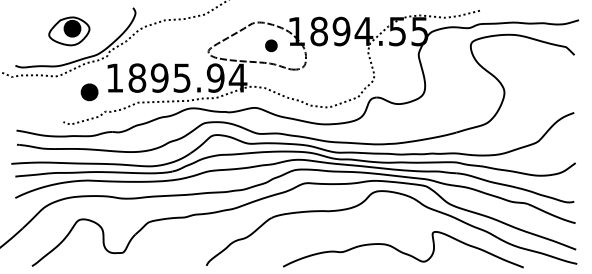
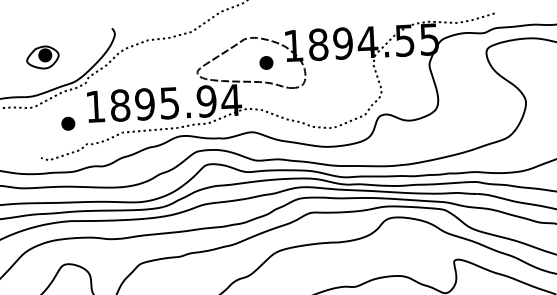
part: (69, 31) -> (43, 57), size x0.71
part: (89, 92) -> (68, 123), size x0.71

